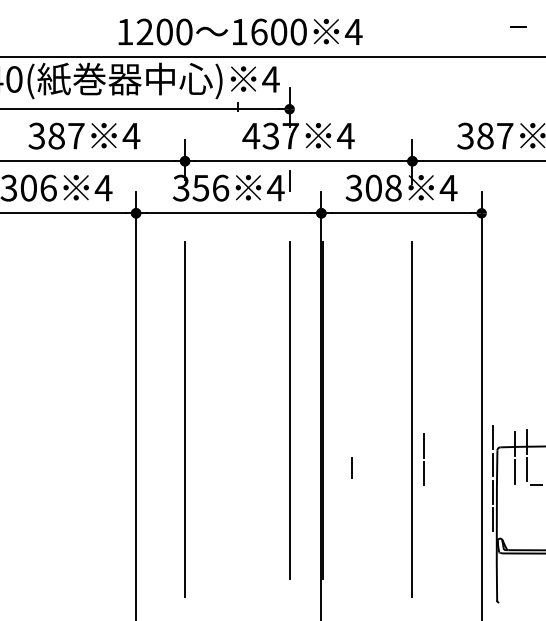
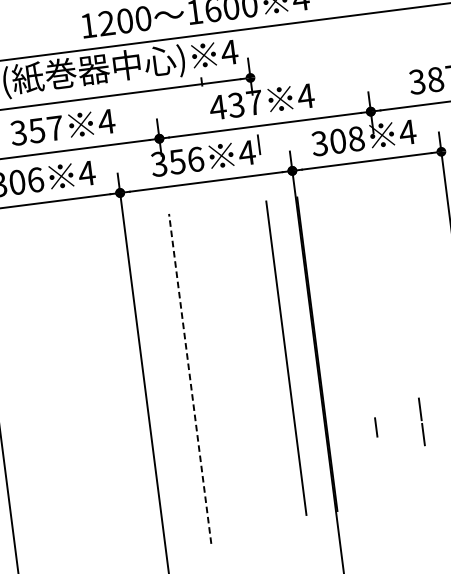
text: (56, 135) -> (36, 130), 387 -> 357
line: (185, 419) -> (190, 378), solid -> dashed
line: (412, 419) -> (401, 351), removed
line: (423, 458) -> (420, 421), moved
line: (351, 467) -> (375, 426), moved

